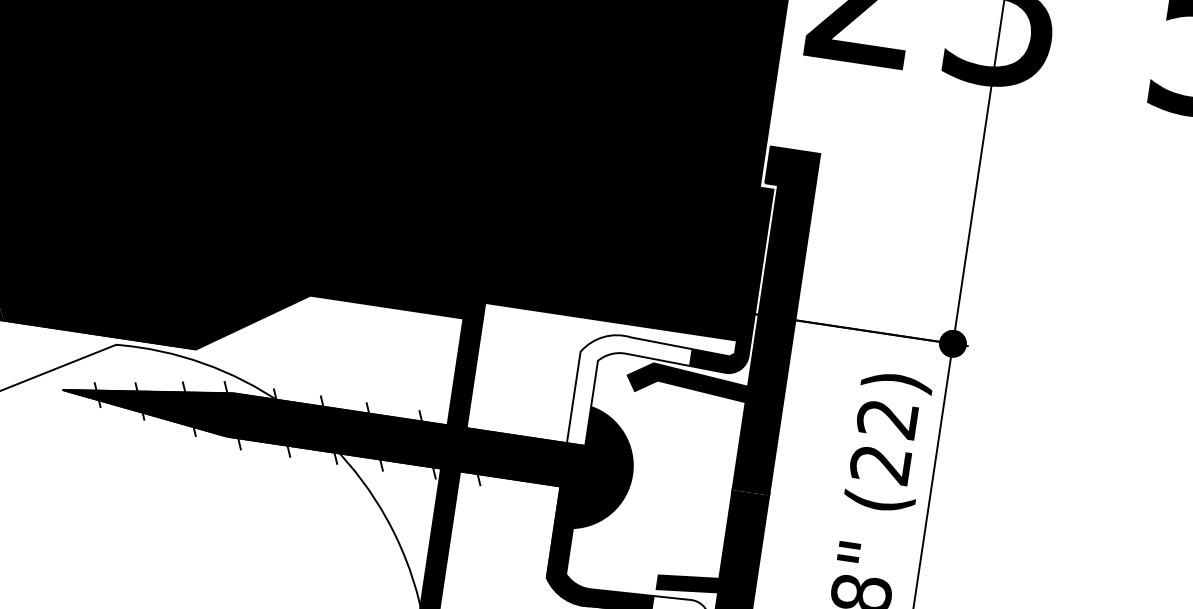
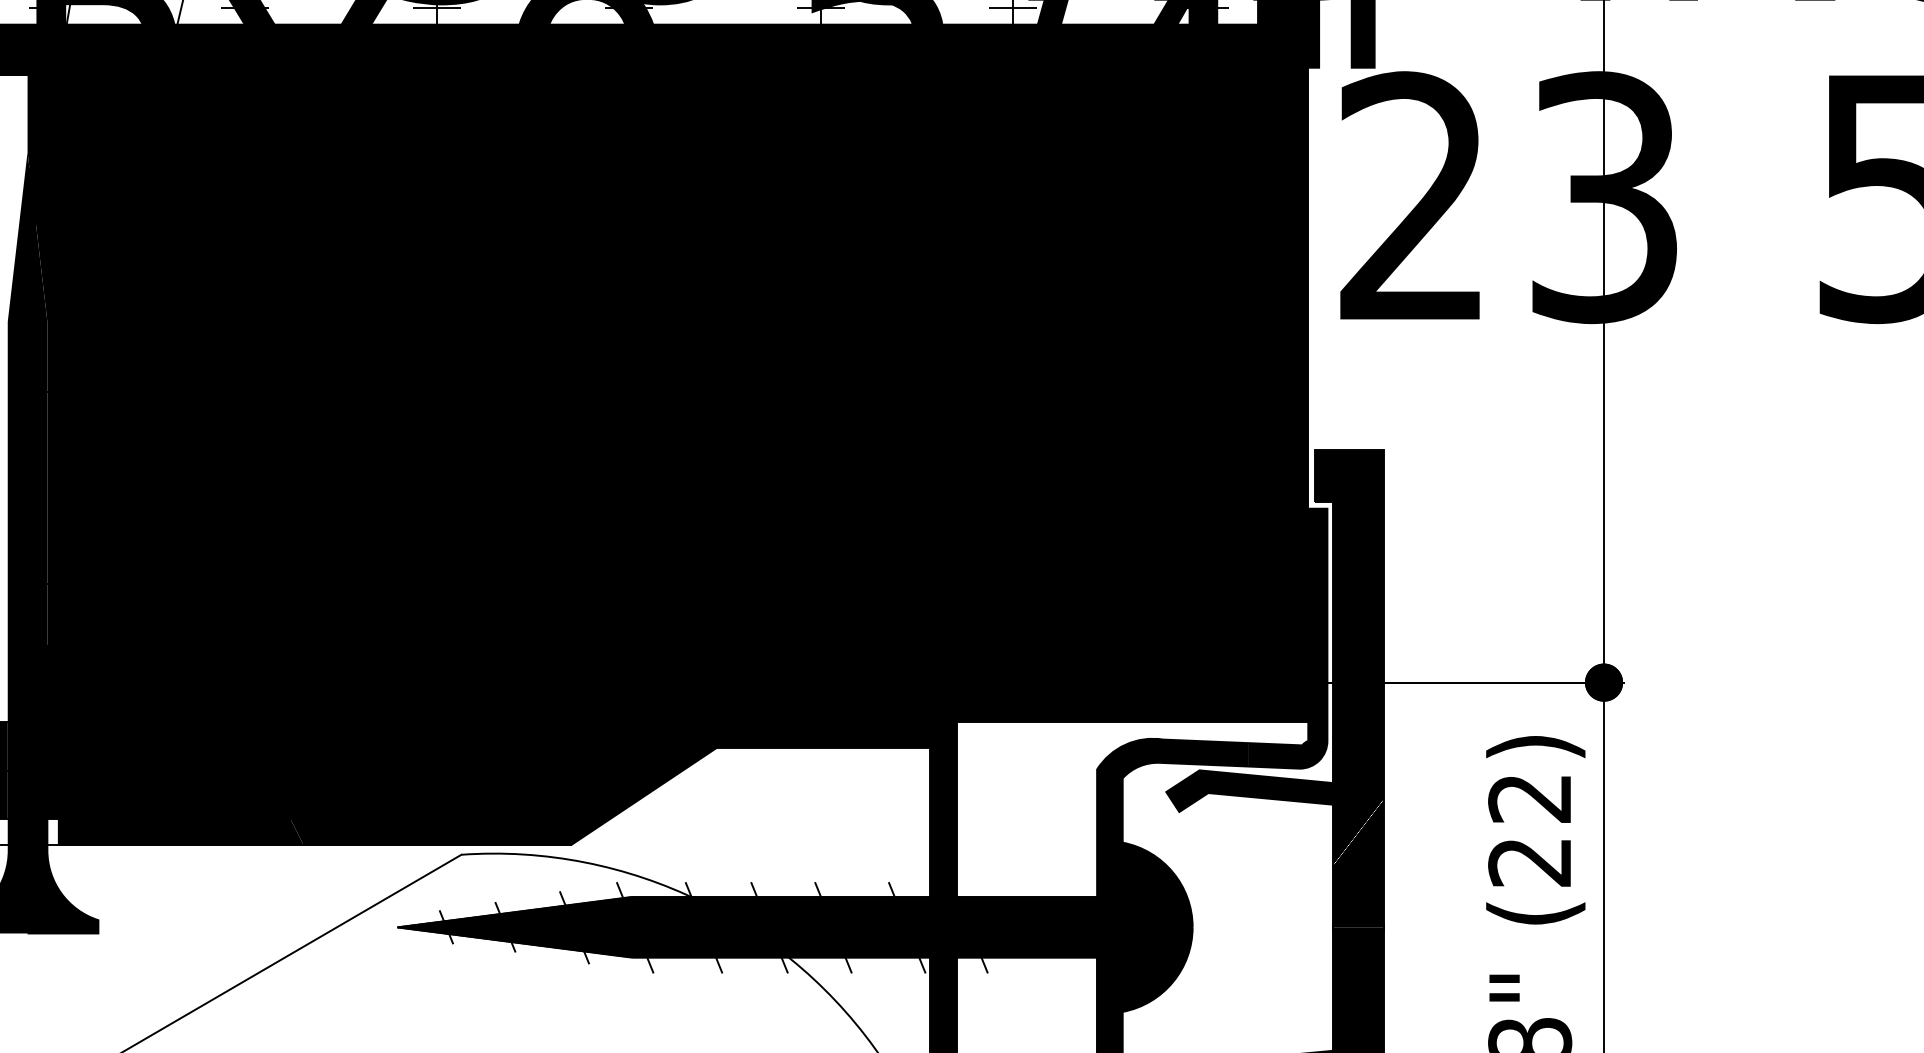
fill: (629, 394) -> (1172, 817), added

